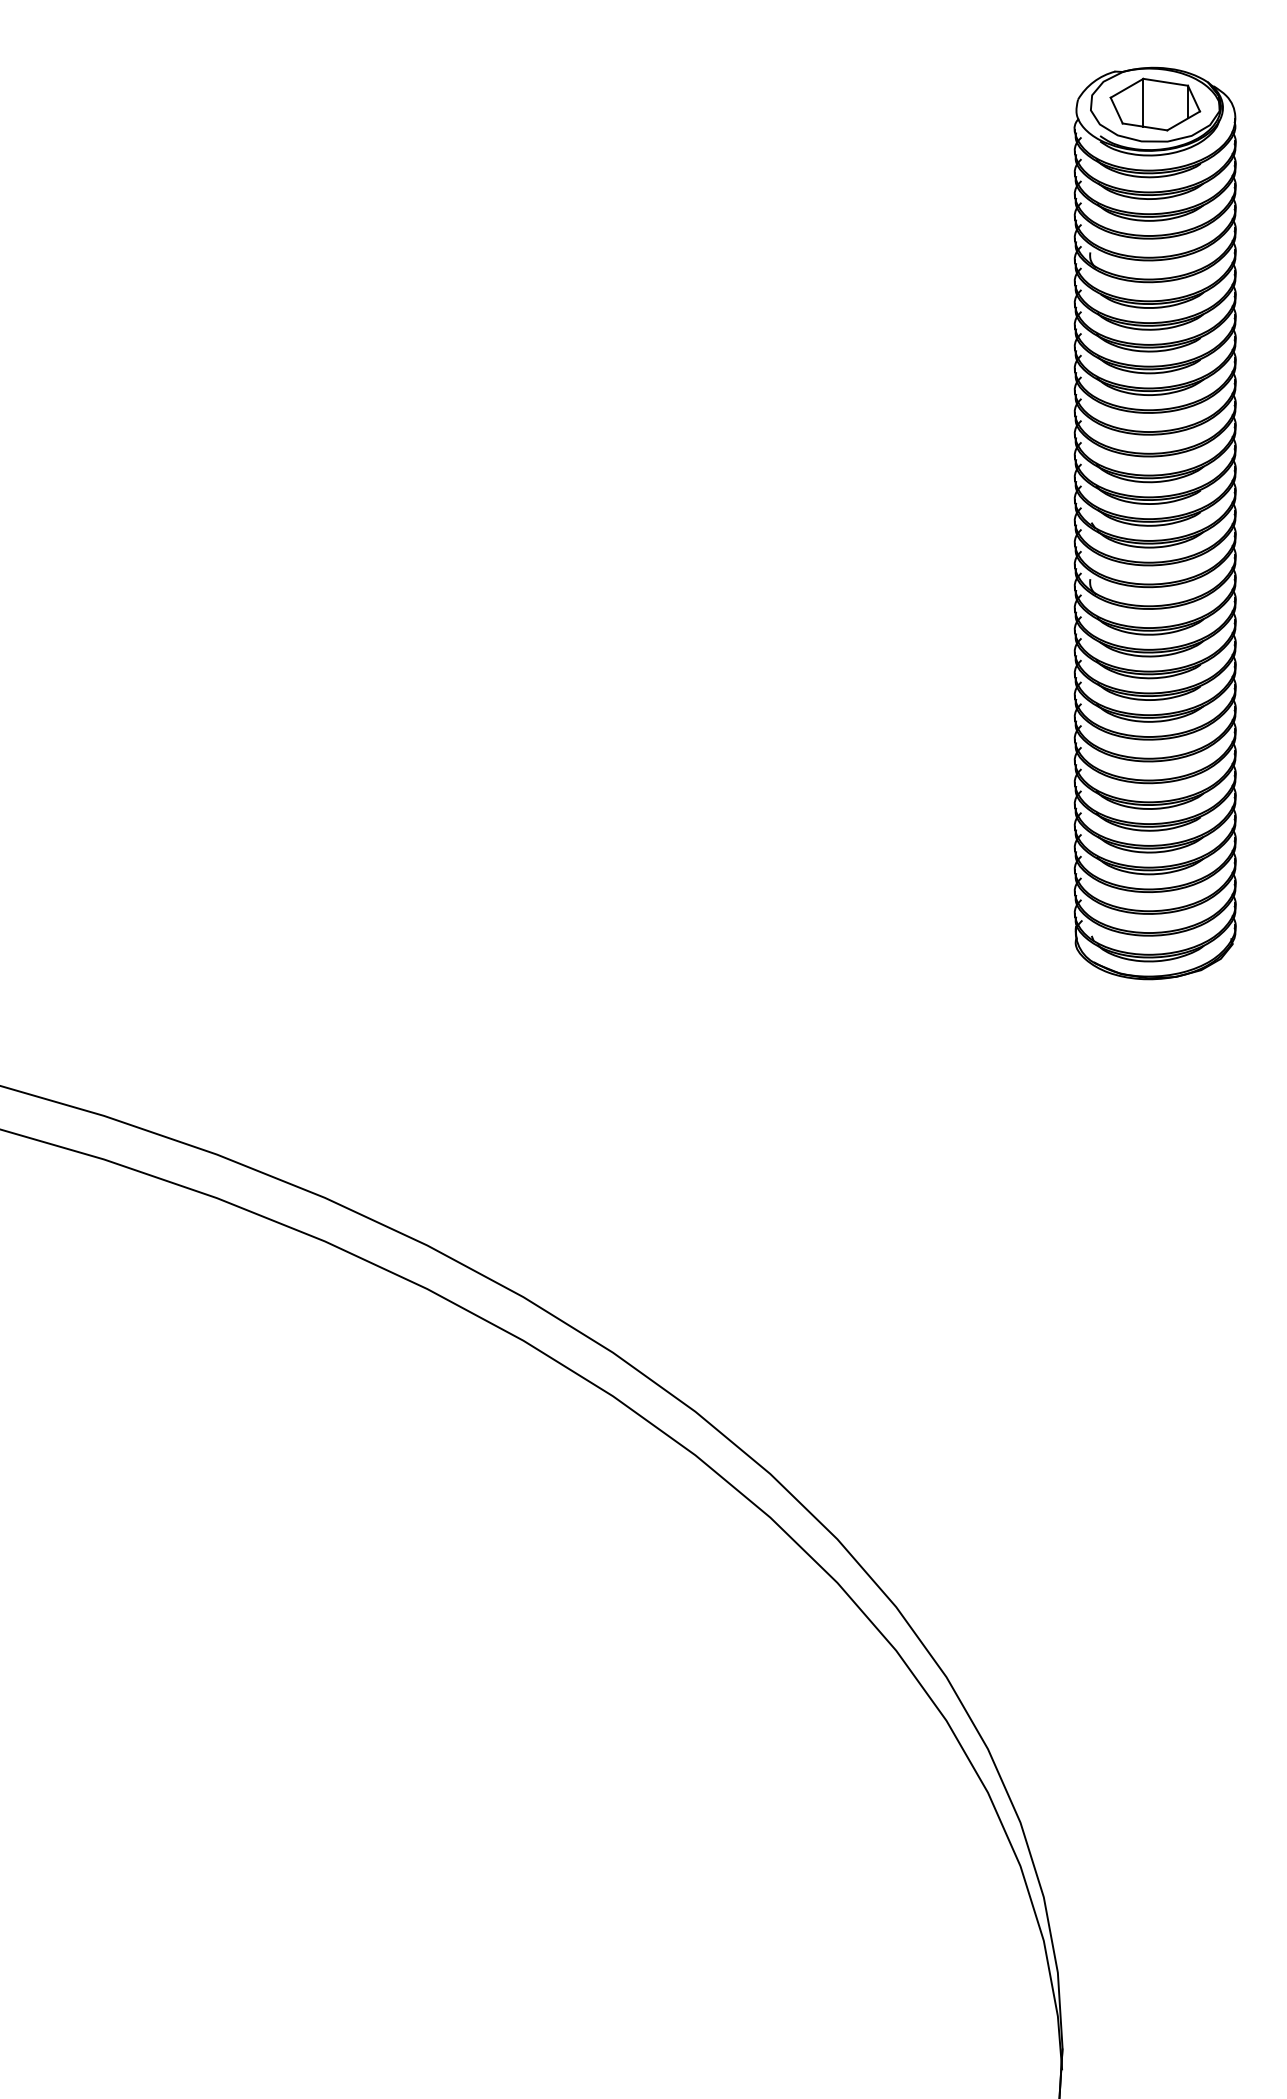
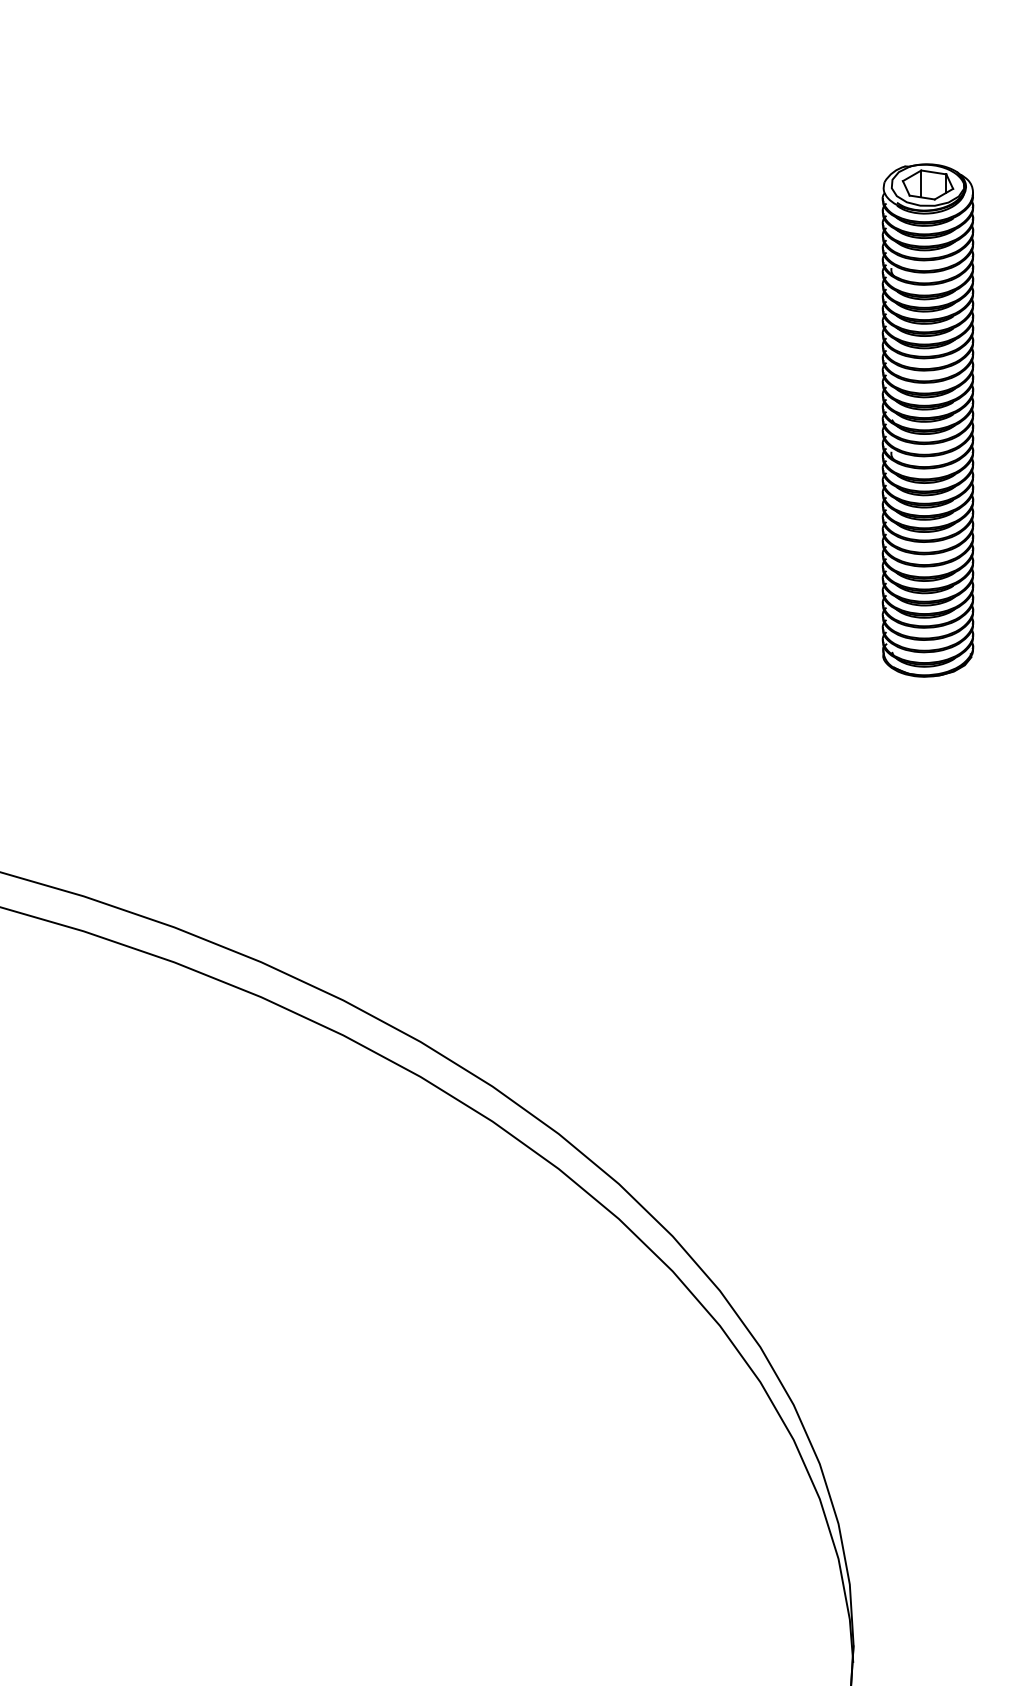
part: (1154, 523) -> (927, 420), size x0.7

